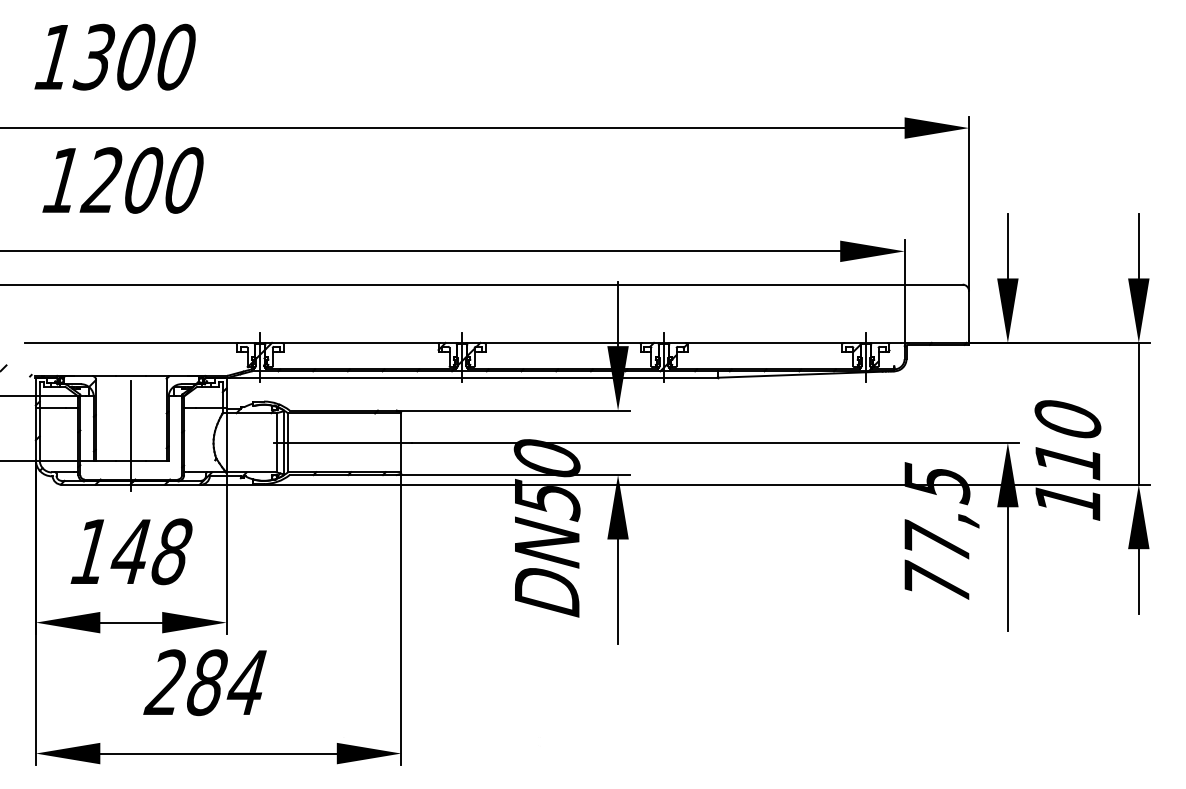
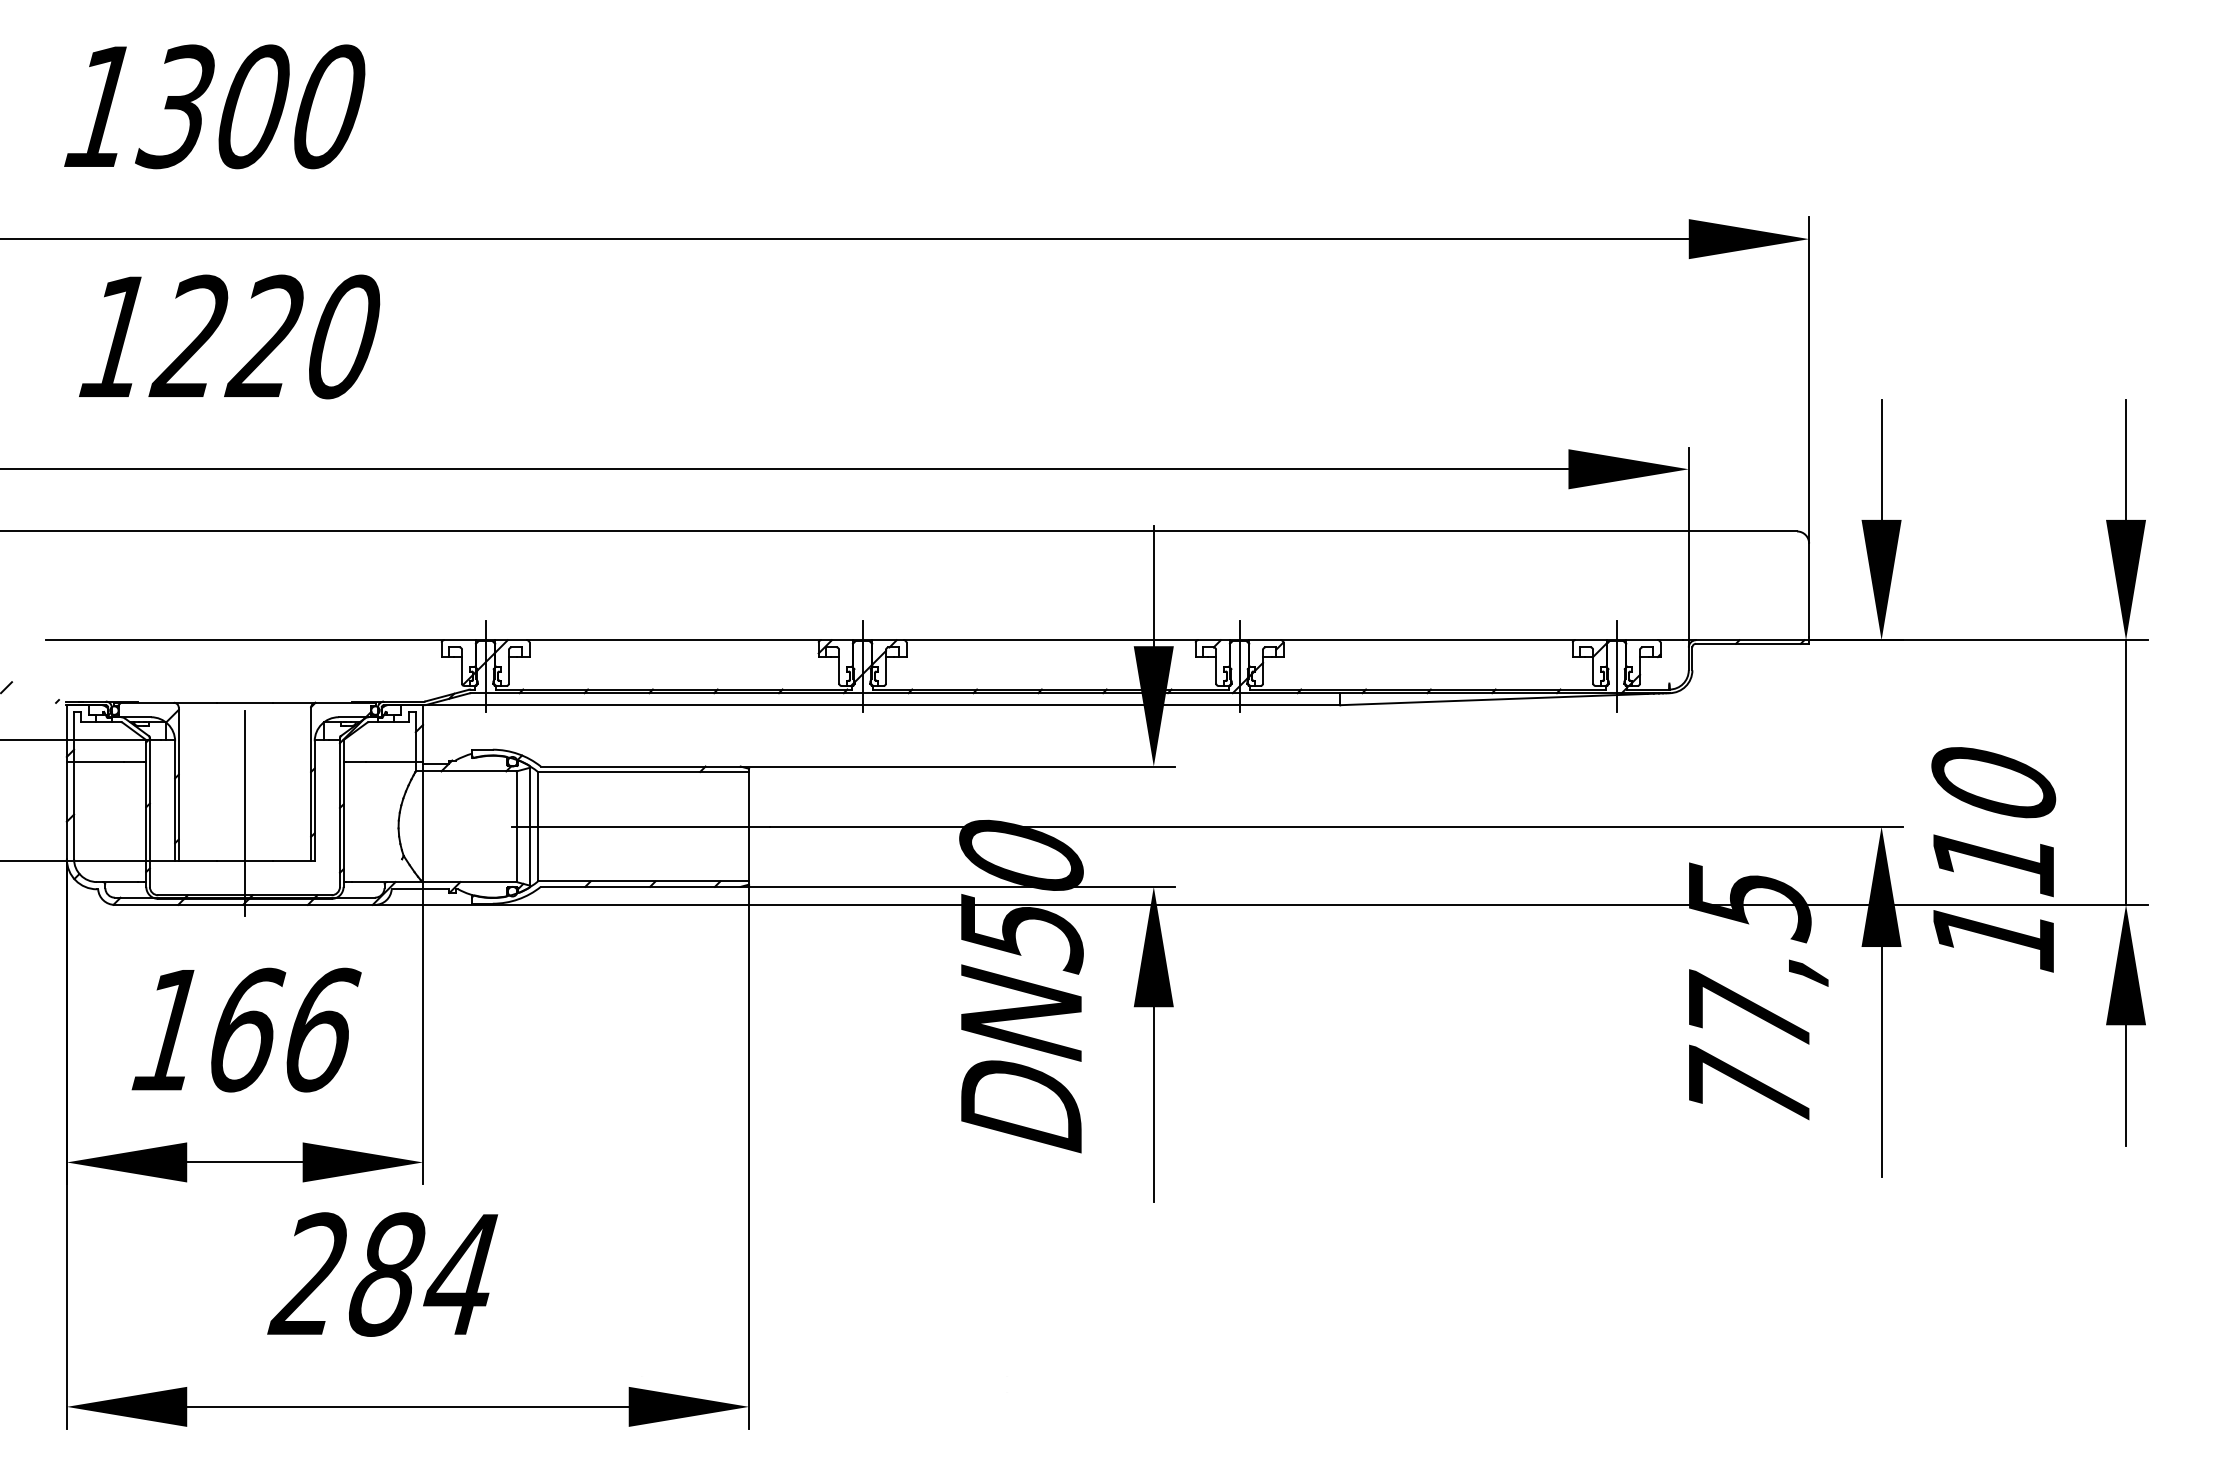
text: (141, 180) -> (264, 336), 1200 -> 1220
text: (151, 551) -> (282, 1029), 148 -> 166

